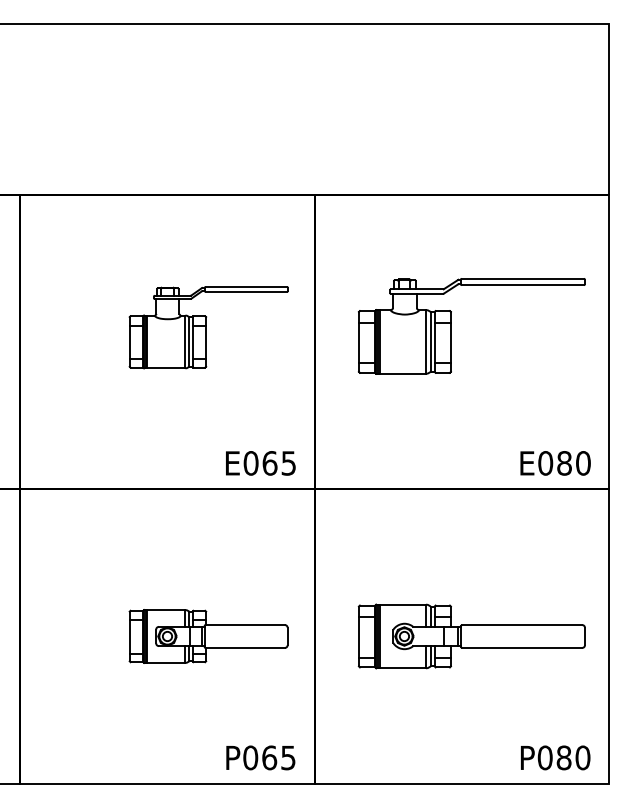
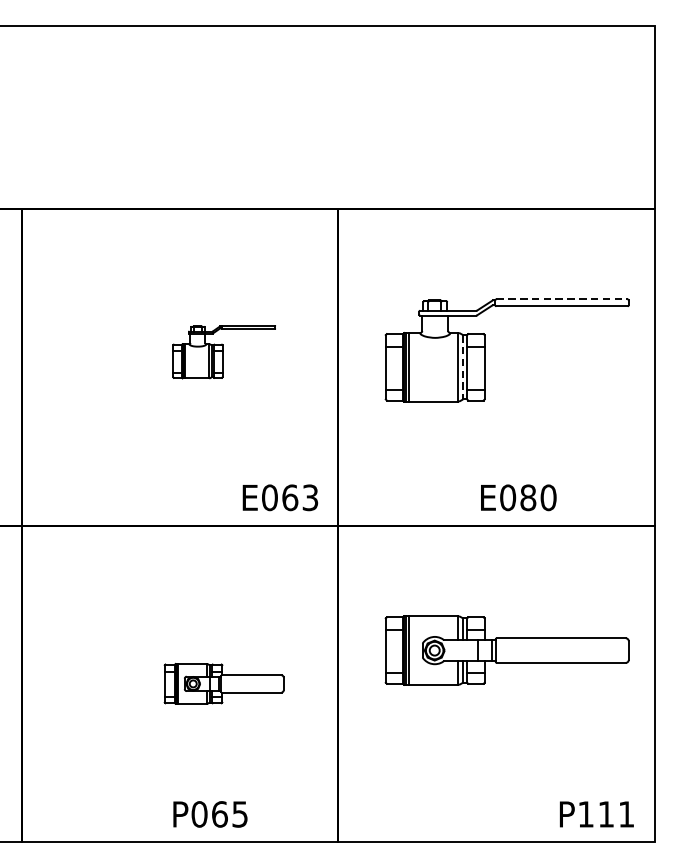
line: (523, 278) -> (562, 299), solid -> dashed
part: (208, 327) -> (224, 351), size x0.6
line: (430, 341) -> (462, 366), solid -> dashed
text: (288, 462) -> (310, 496), E065 -> E063
text: (555, 463) -> (518, 497), moved
part: (208, 636) -> (224, 683), size x0.7
part: (471, 636) -> (506, 650), moved
text: (260, 757) -> (210, 813), moved
text: (563, 757) -> (605, 813), P080 -> P111

